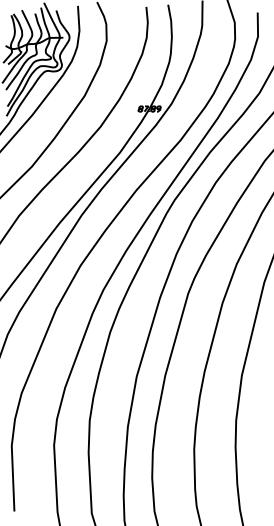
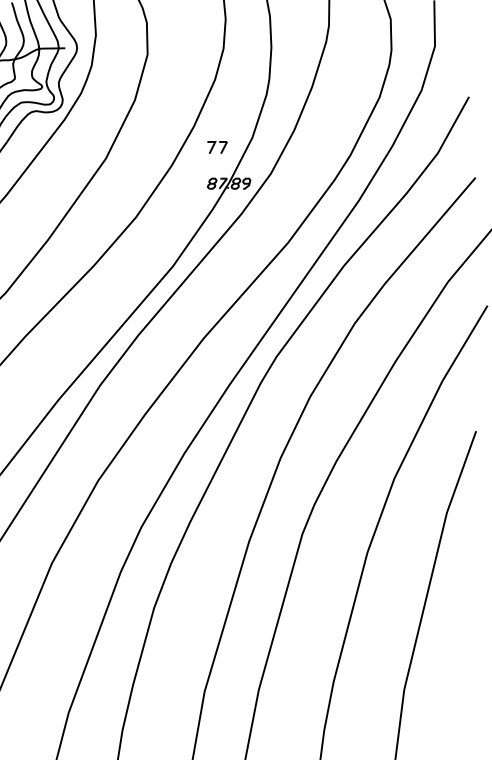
part: (143, 89) -> (217, 146), added

